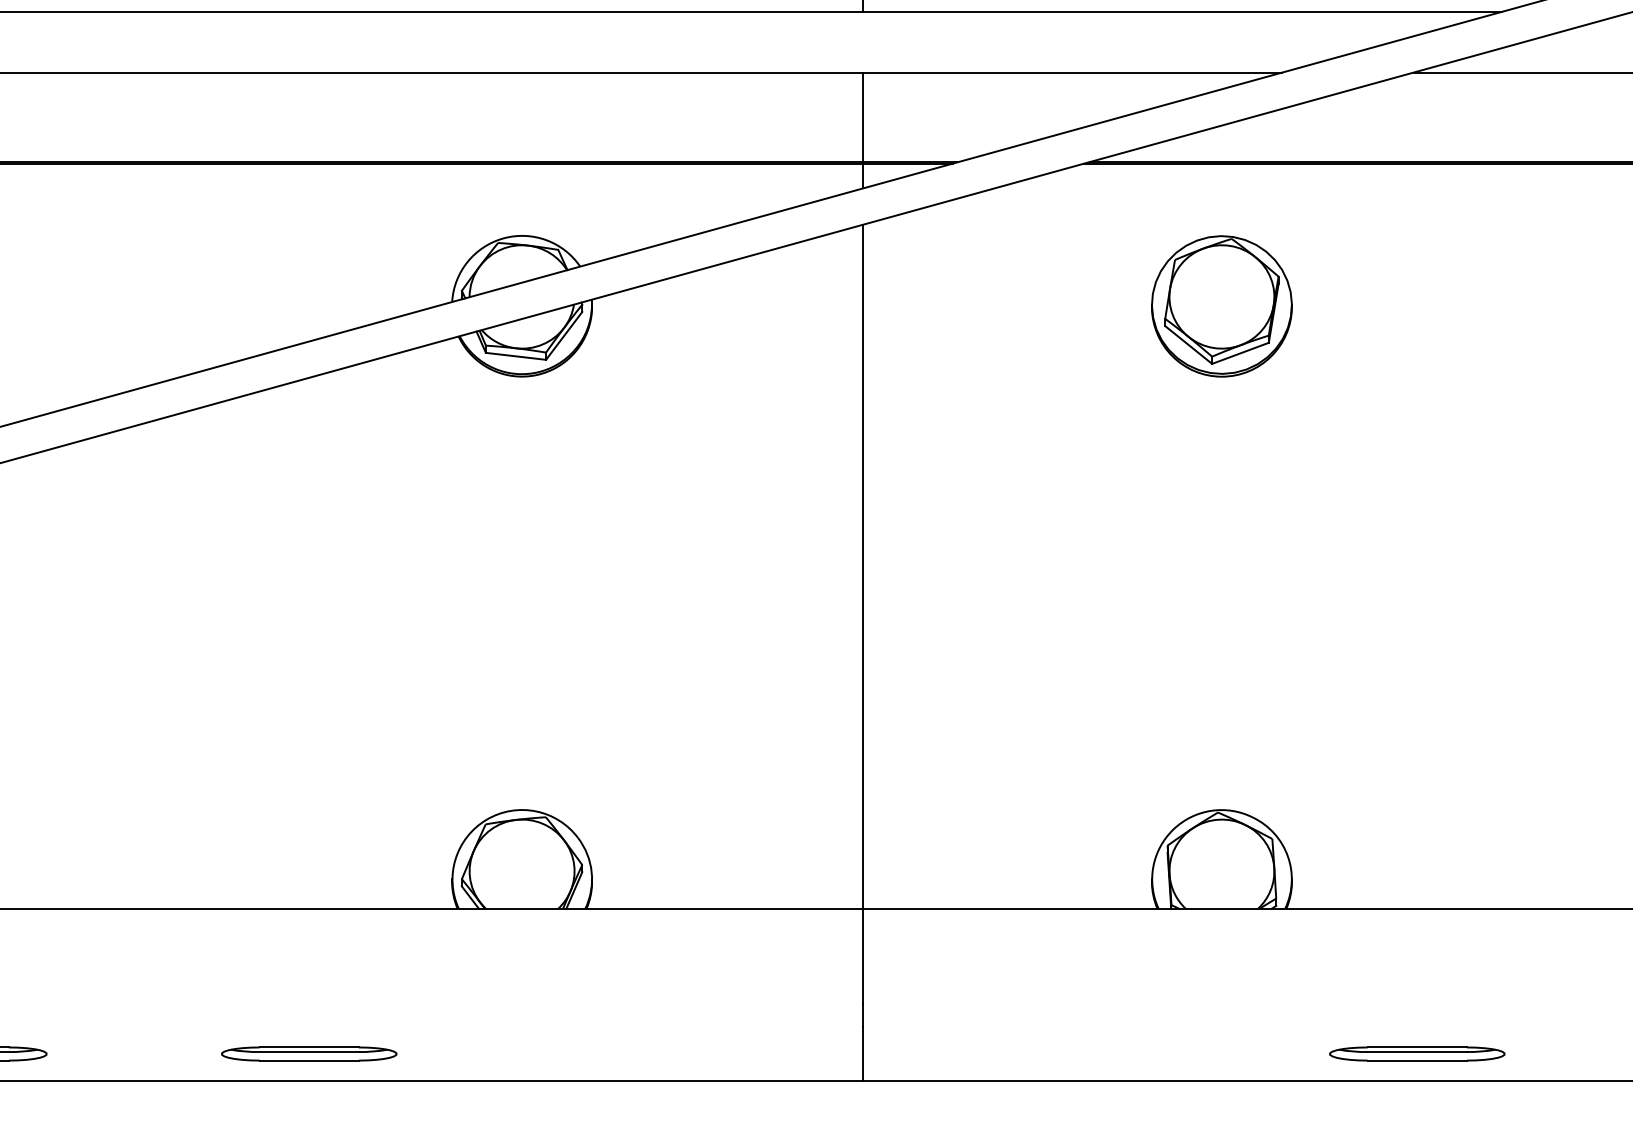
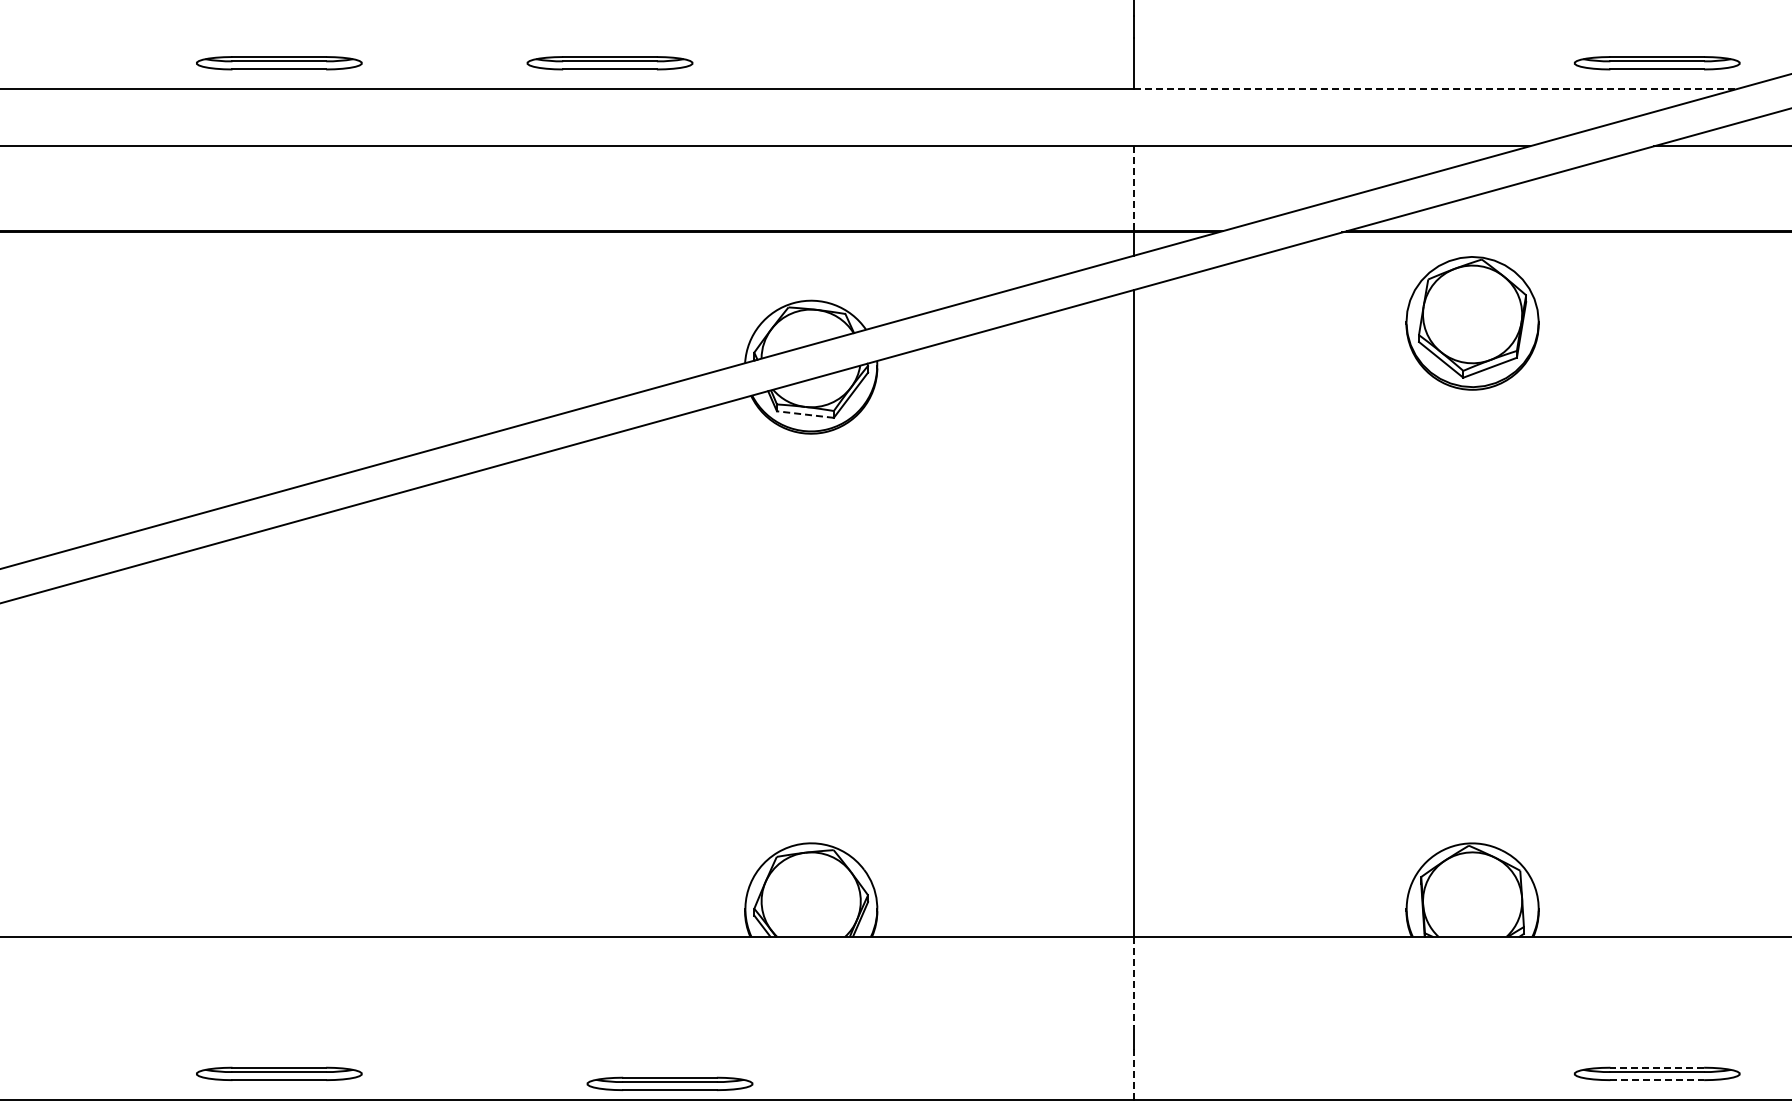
line: (1182, 11) -> (1435, 88), solid -> dashed
line: (863, 118) -> (1133, 189), solid -> dashed
part: (1221, 306) -> (1472, 323), moved
line: (516, 356) -> (805, 414), solid -> dashed
line: (863, 956) -> (1133, 981), solid -> dashed
line: (1417, 1047) -> (1657, 1067), solid -> dashed
part: (308, 1053) -> (669, 1083), moved
line: (863, 1054) -> (1133, 1074), solid -> dashed
line: (1417, 1060) -> (1657, 1080), solid -> dashed

